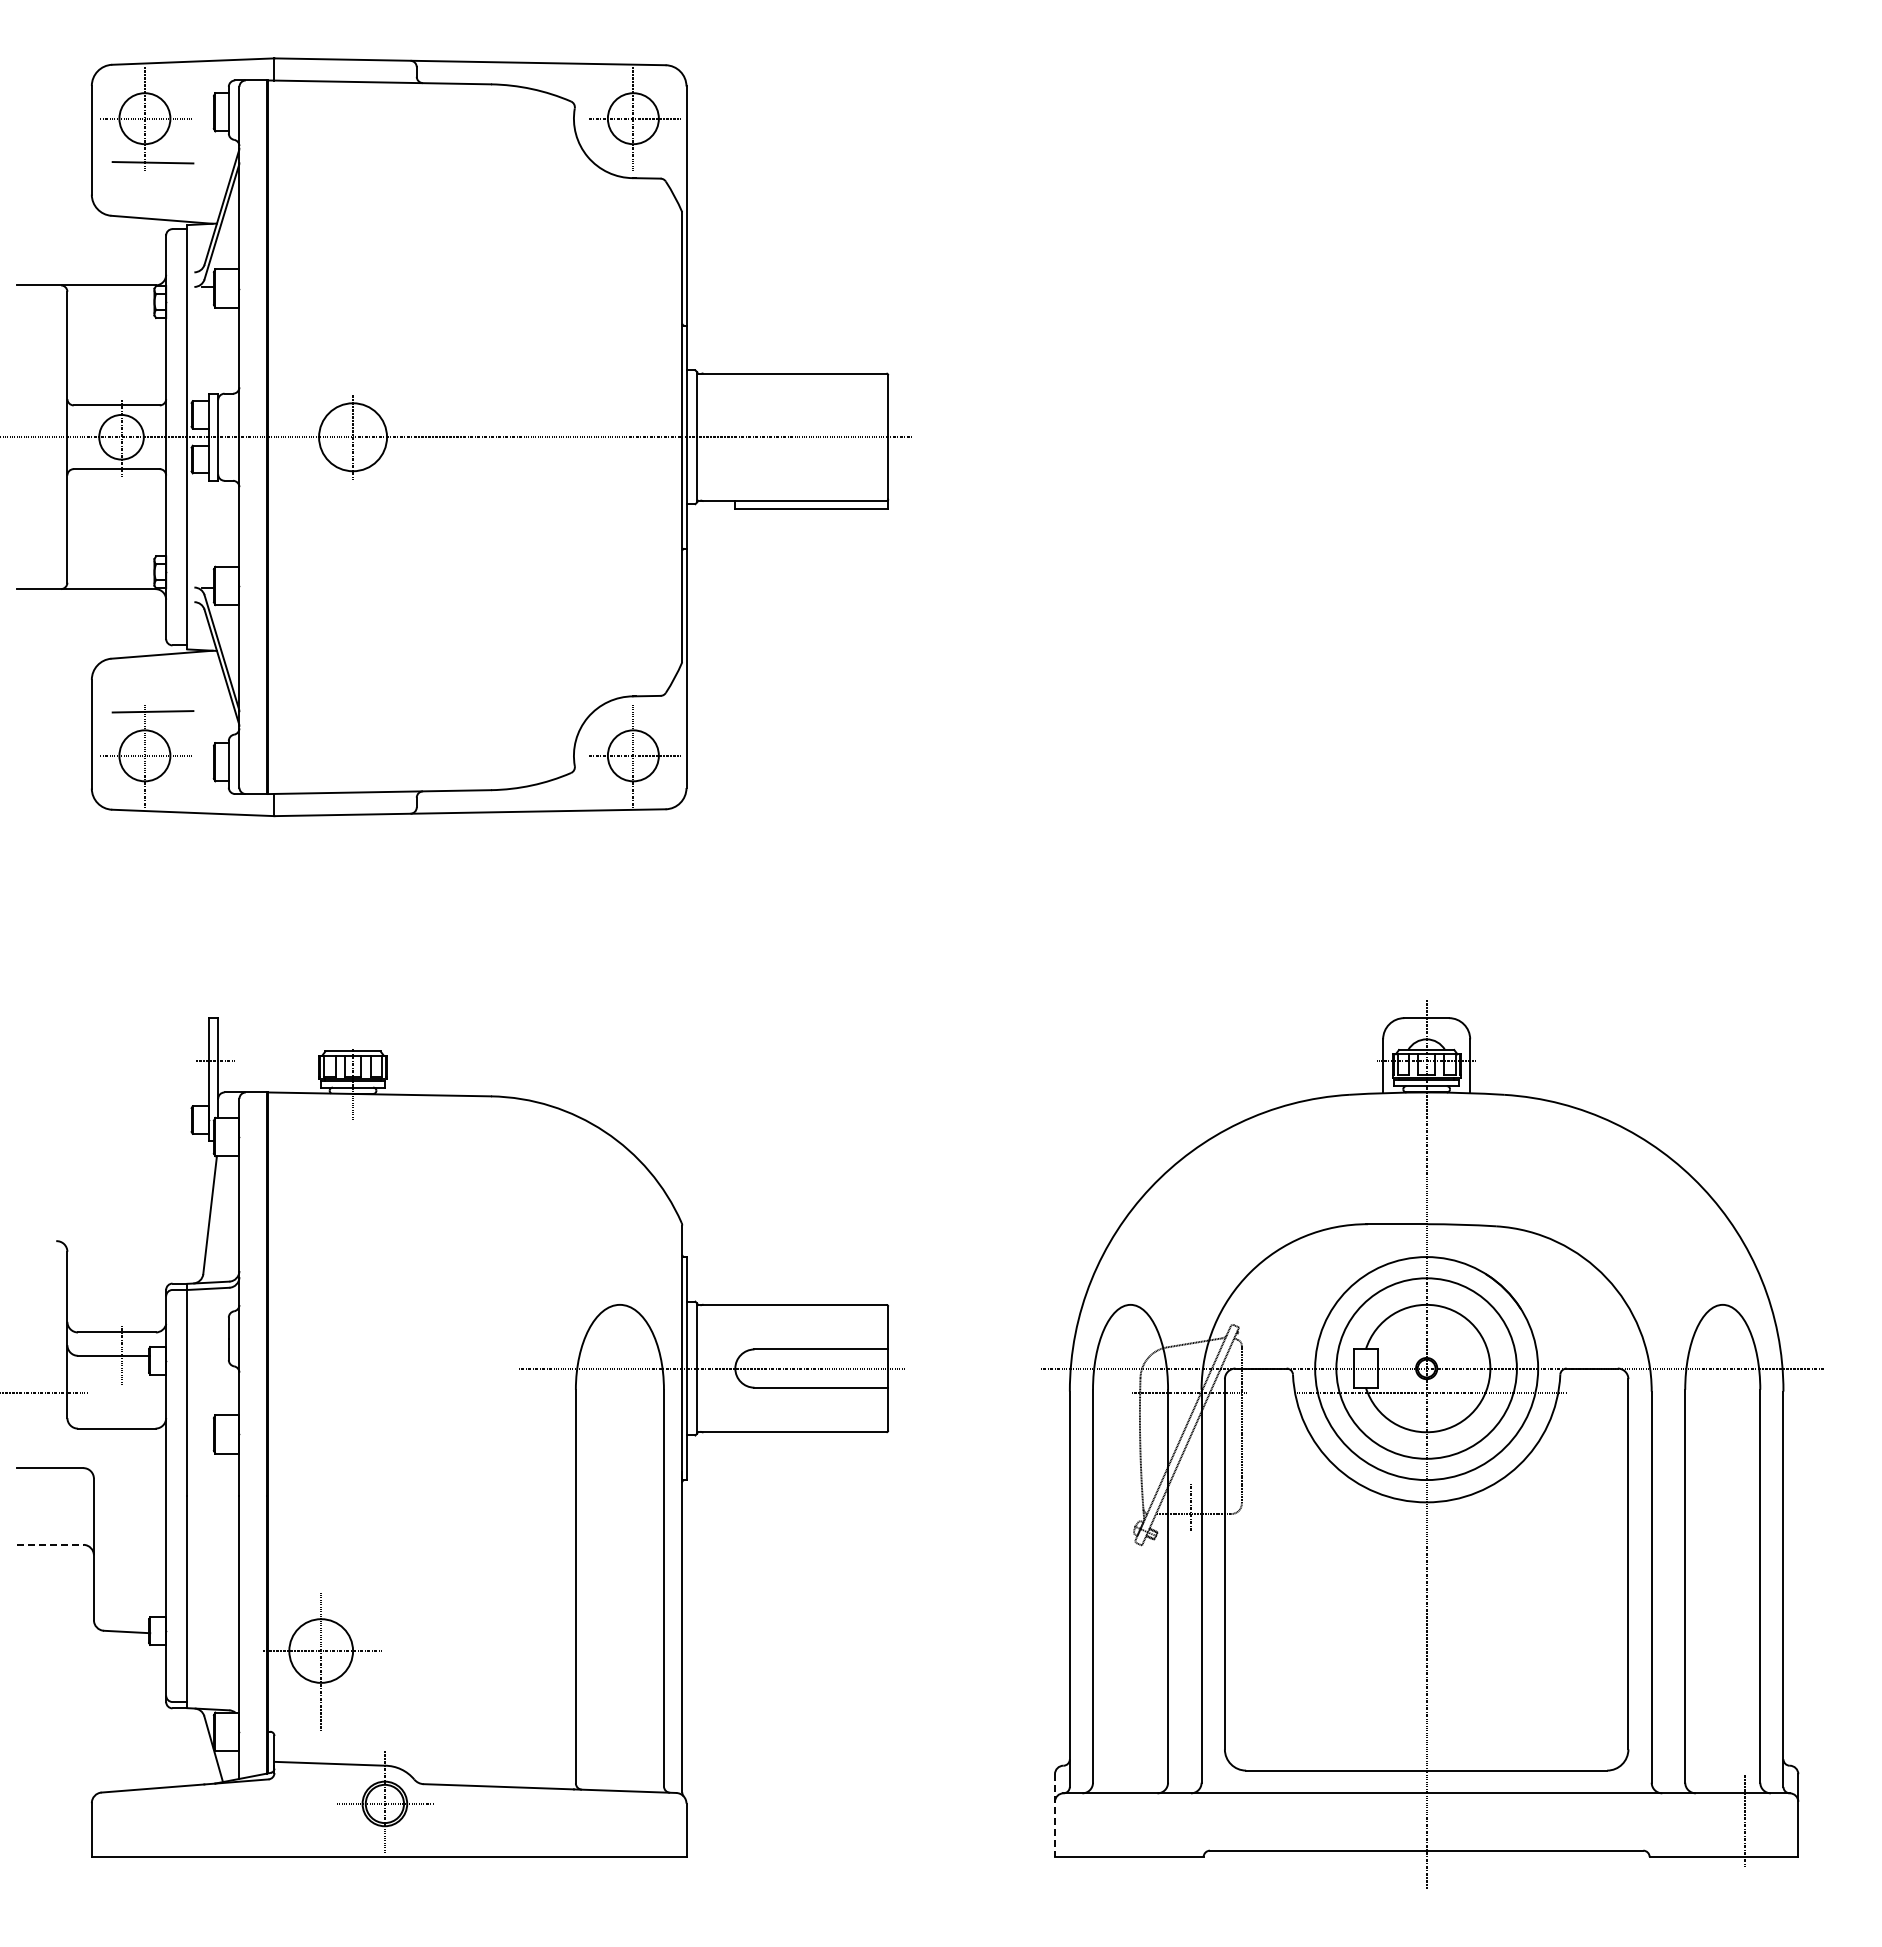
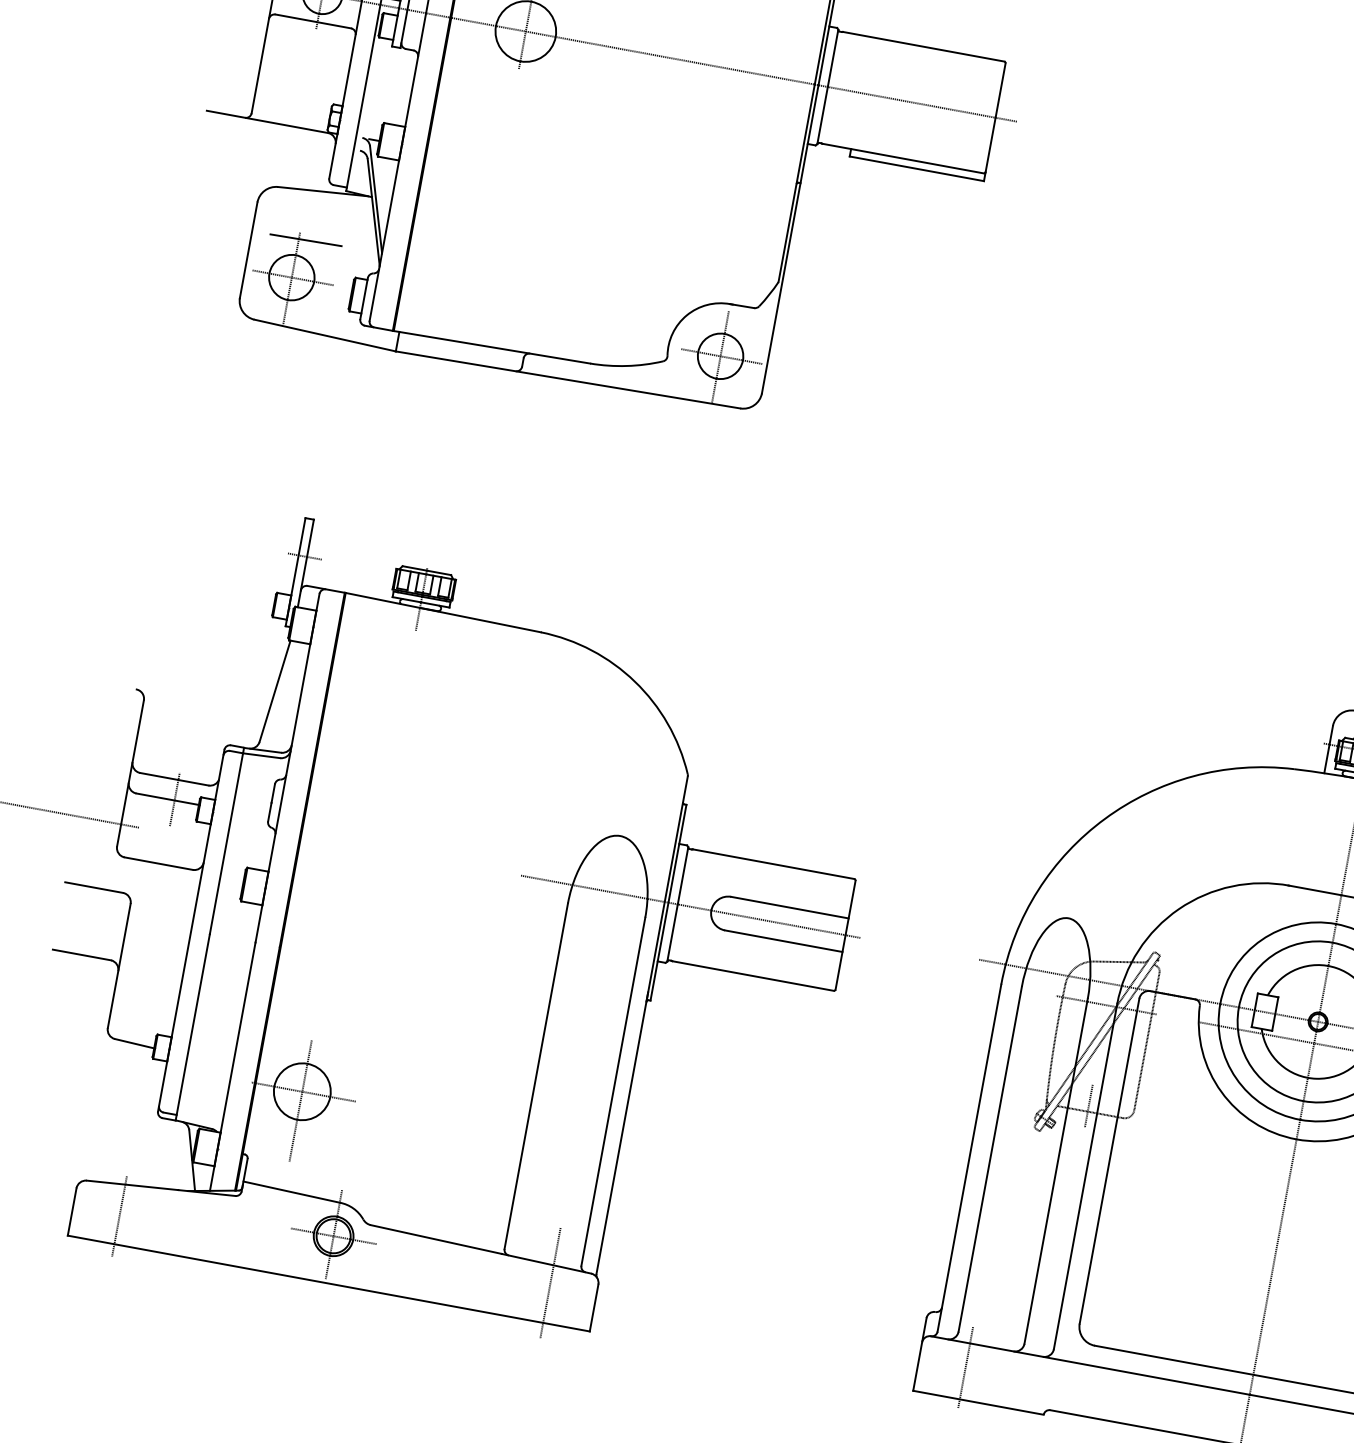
line: (51, 1544) -> (82, 954), dashed -> solid
line: (633, 1811) -> (550, 1282), added
line: (1054, 1816) -> (919, 1355), dashed -> solid
line: (1108, 1820) -> (966, 1367), added
line: (144, 1825) -> (119, 1216), added

